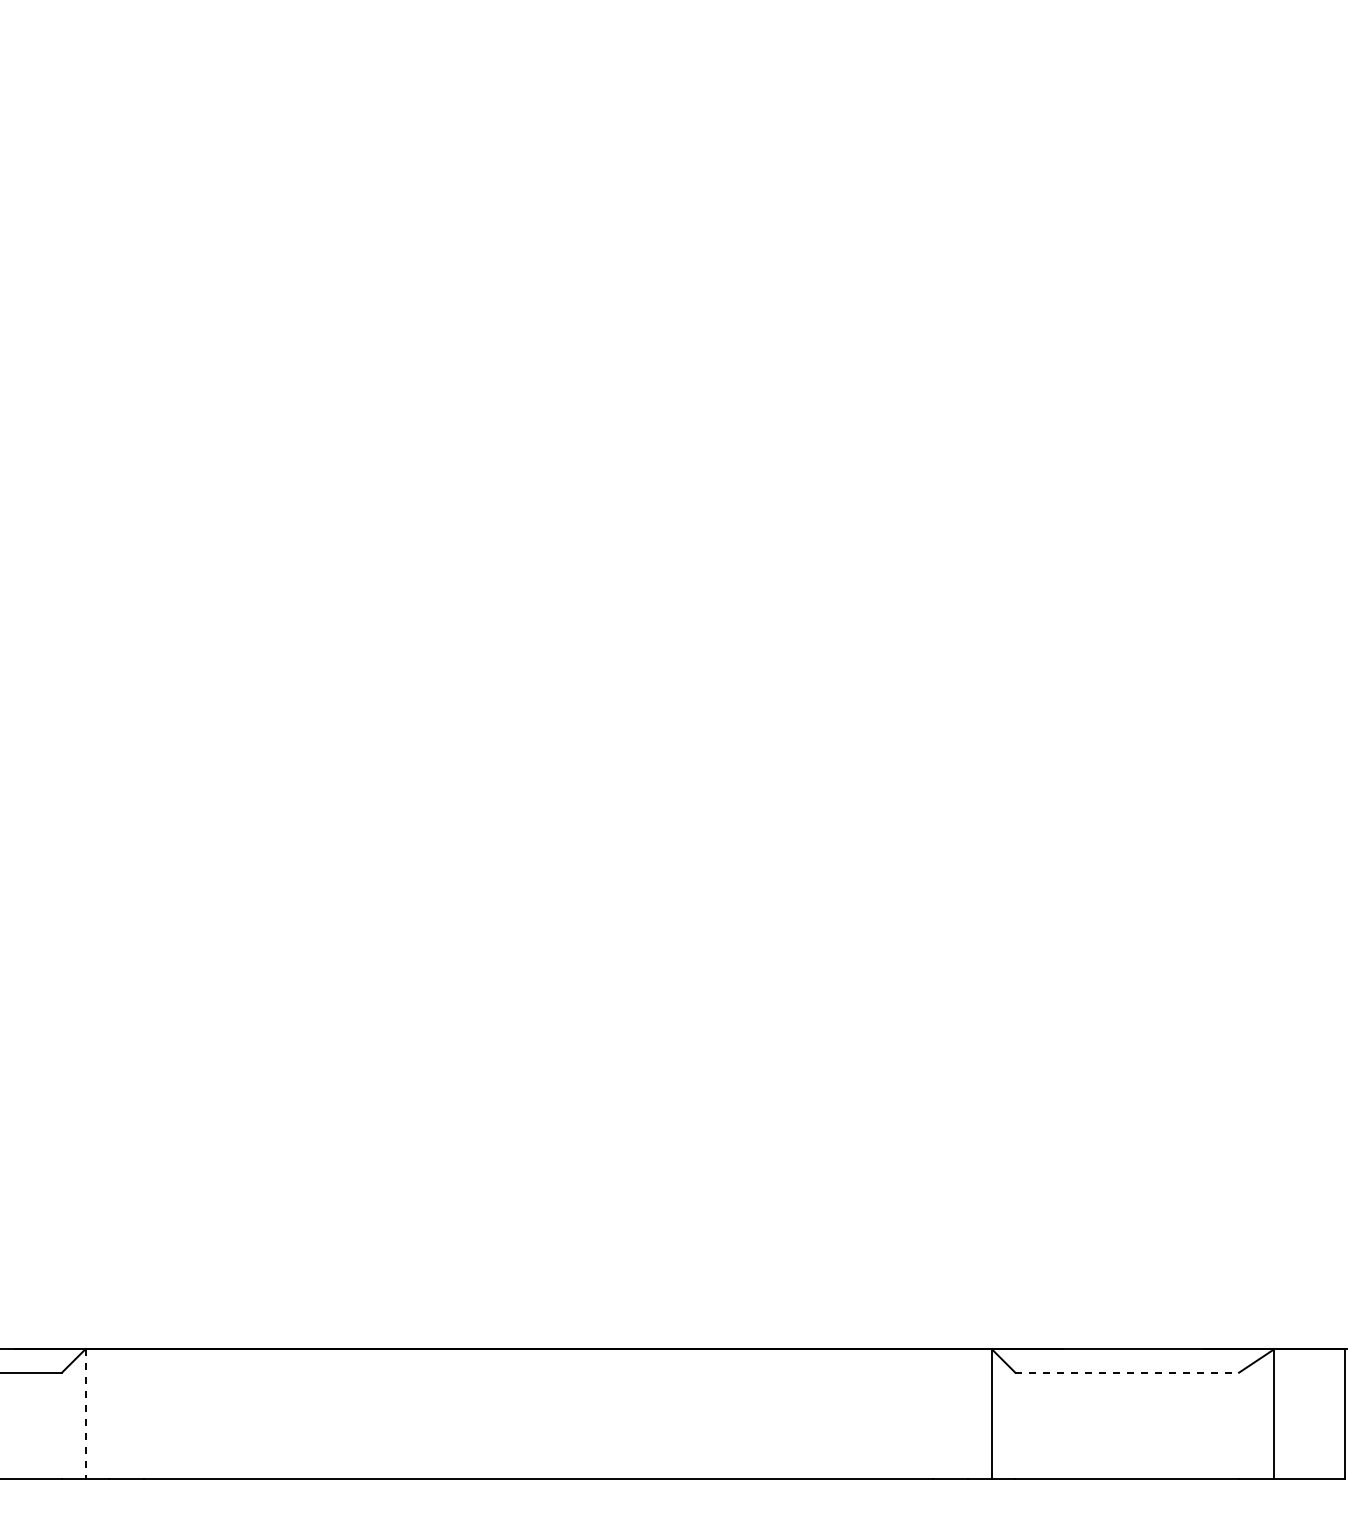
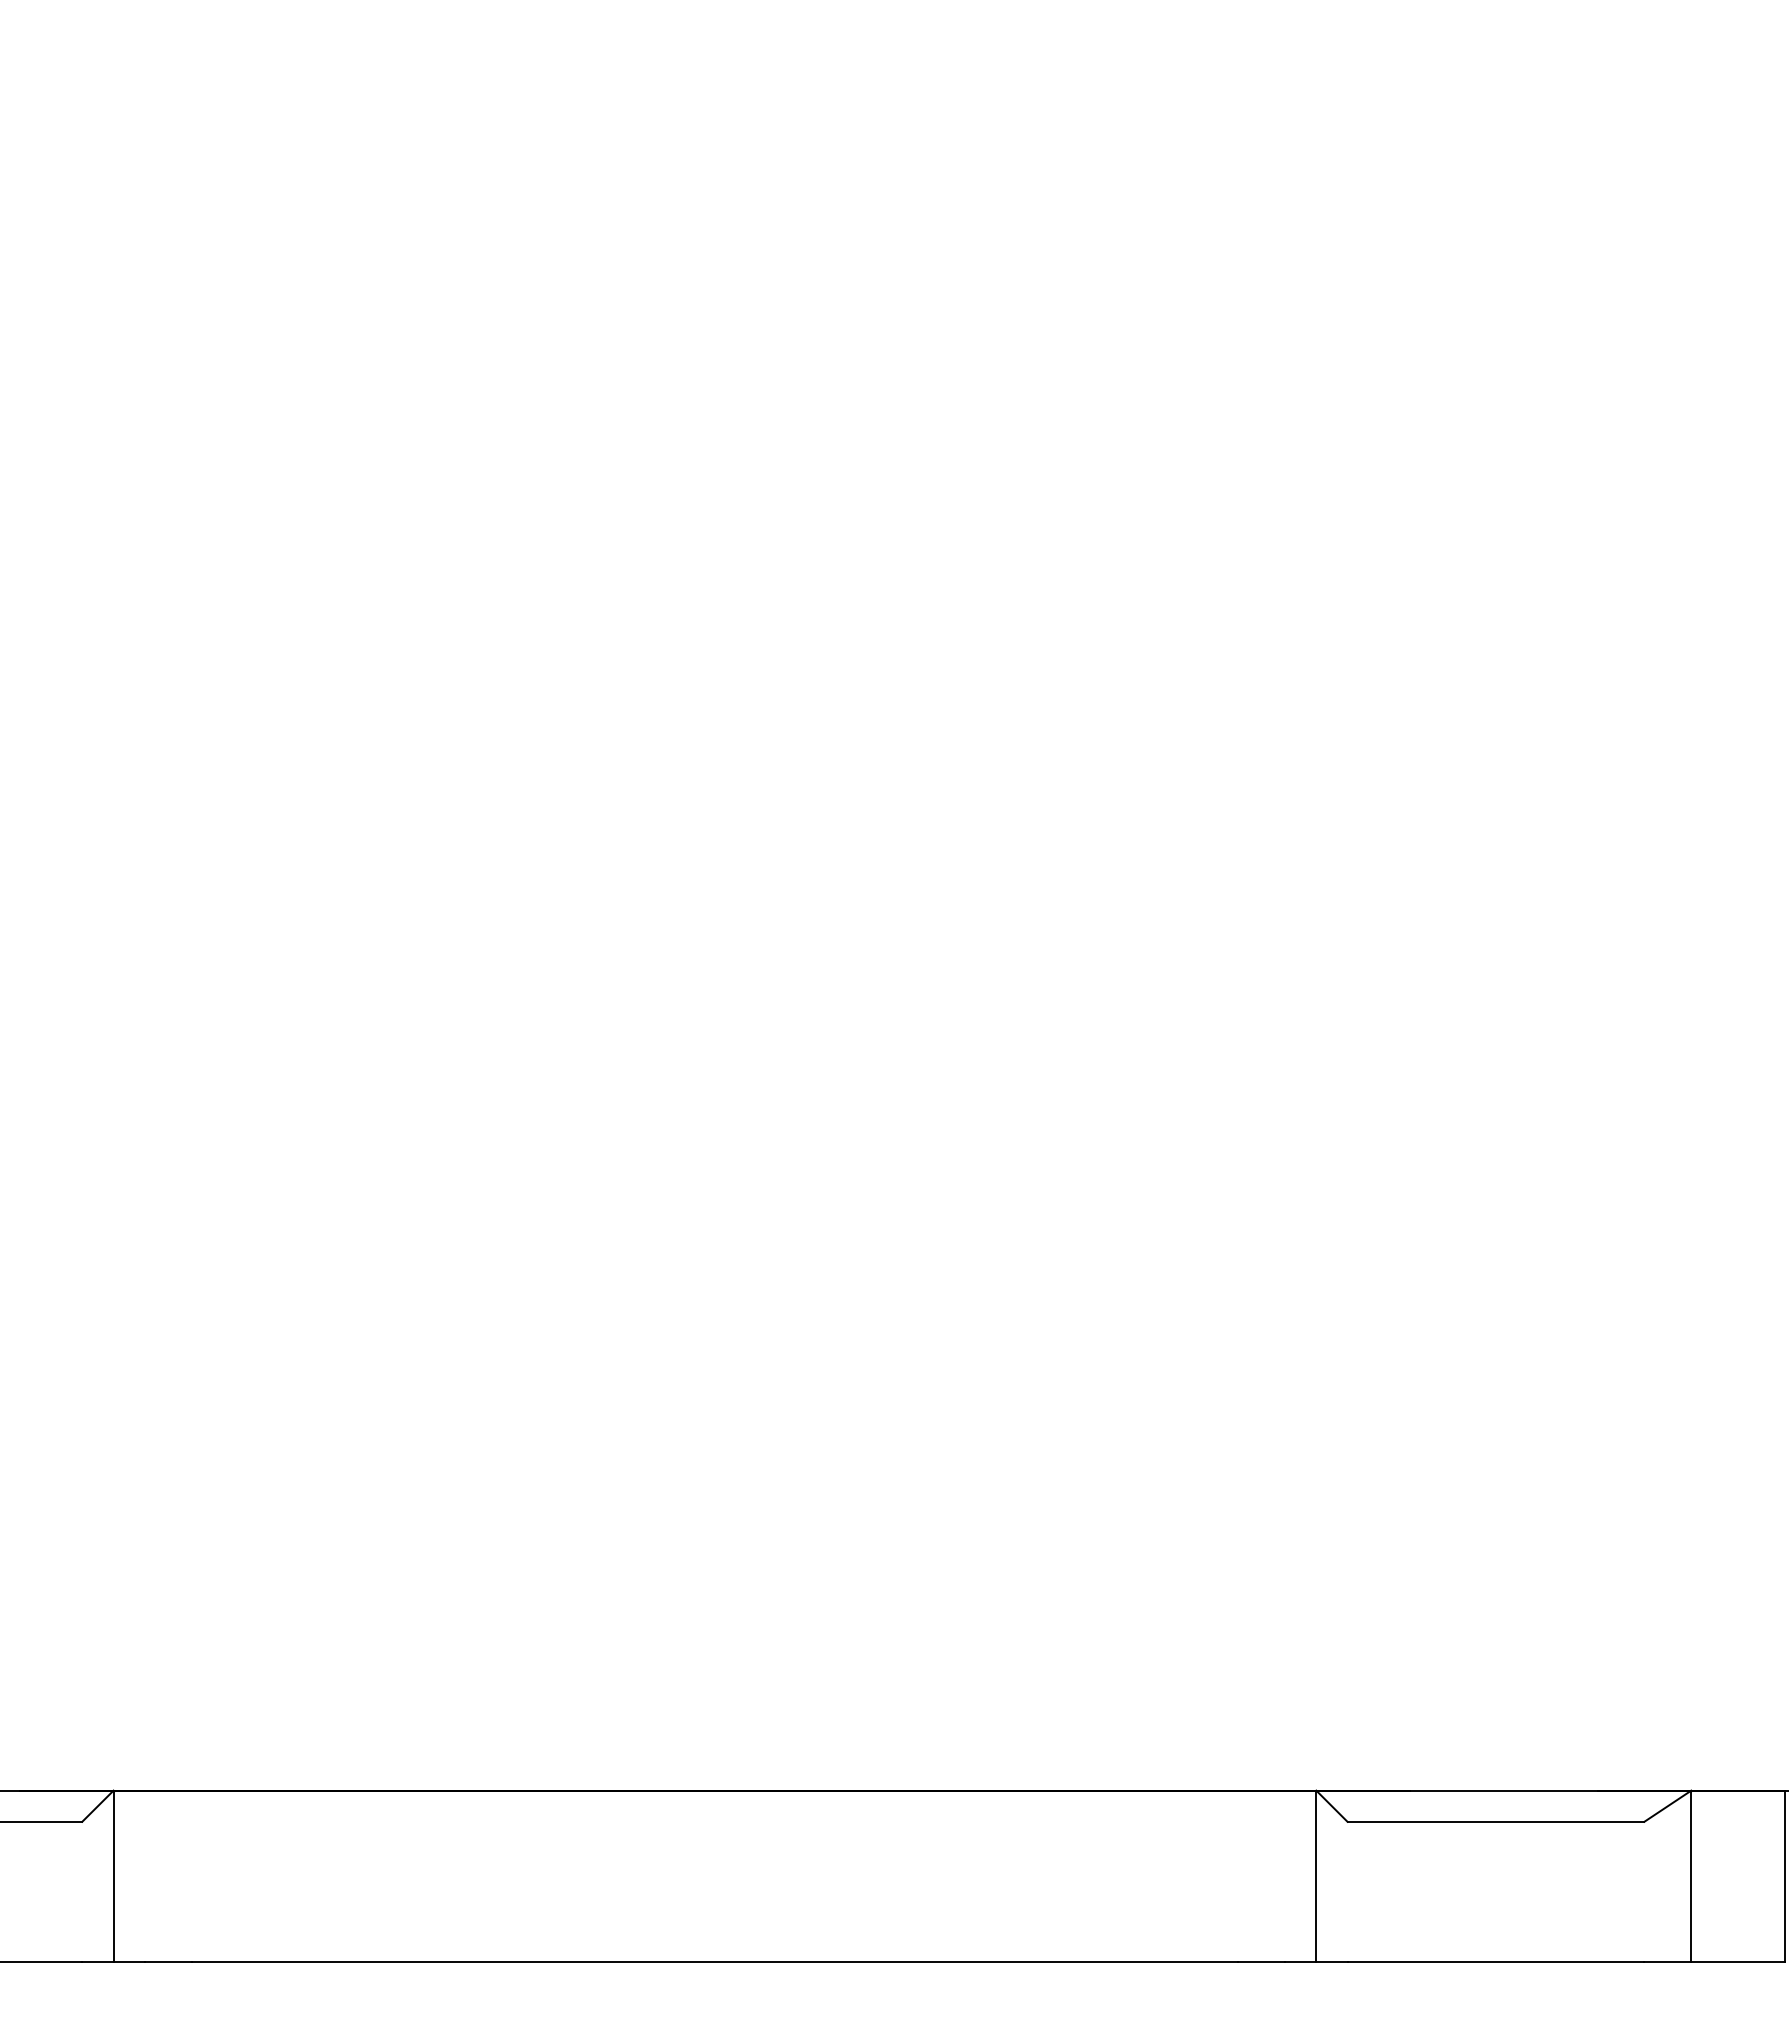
line: (1127, 1372) -> (1496, 1821), dashed -> solid
line: (85, 1413) -> (113, 1876), dashed -> solid

